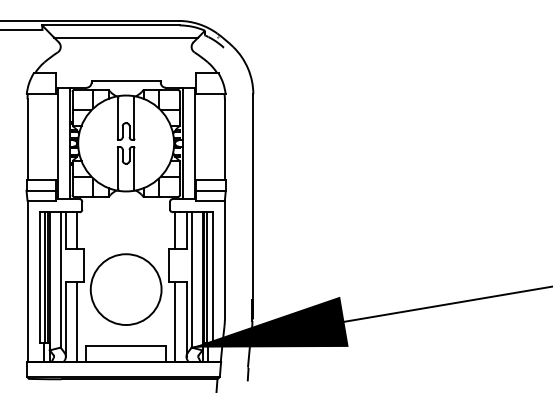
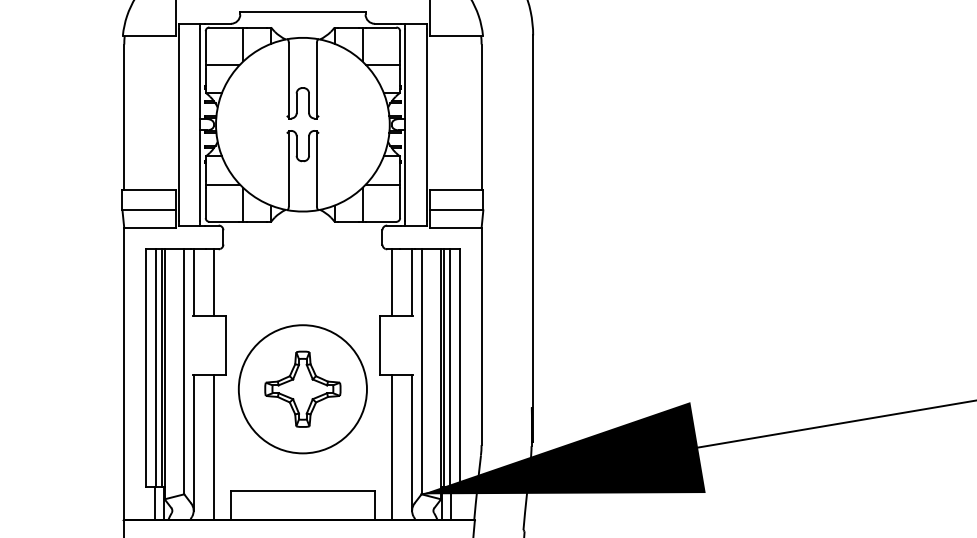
part: (125, 289) -> (301, 389), added

